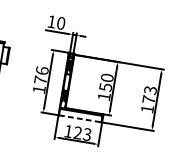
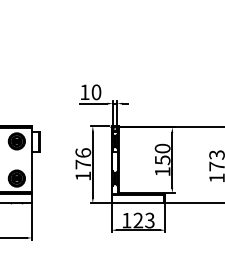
line: (80, 119) -> (138, 203), dashed -> solid

